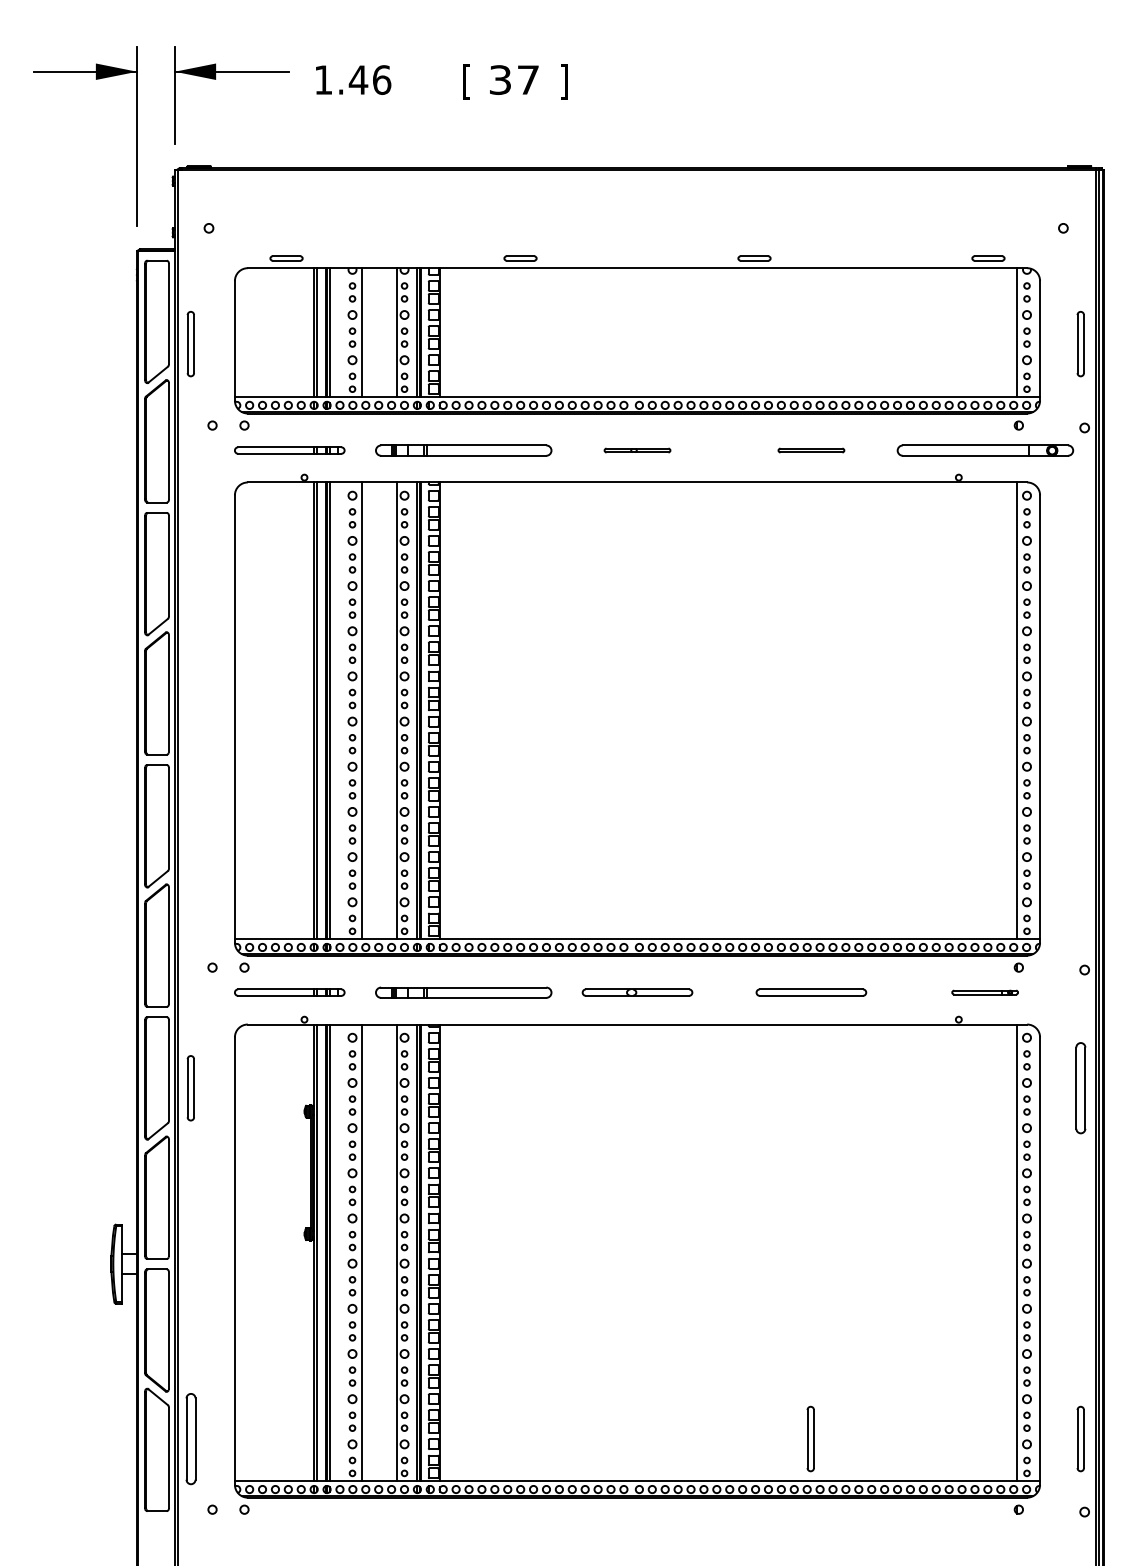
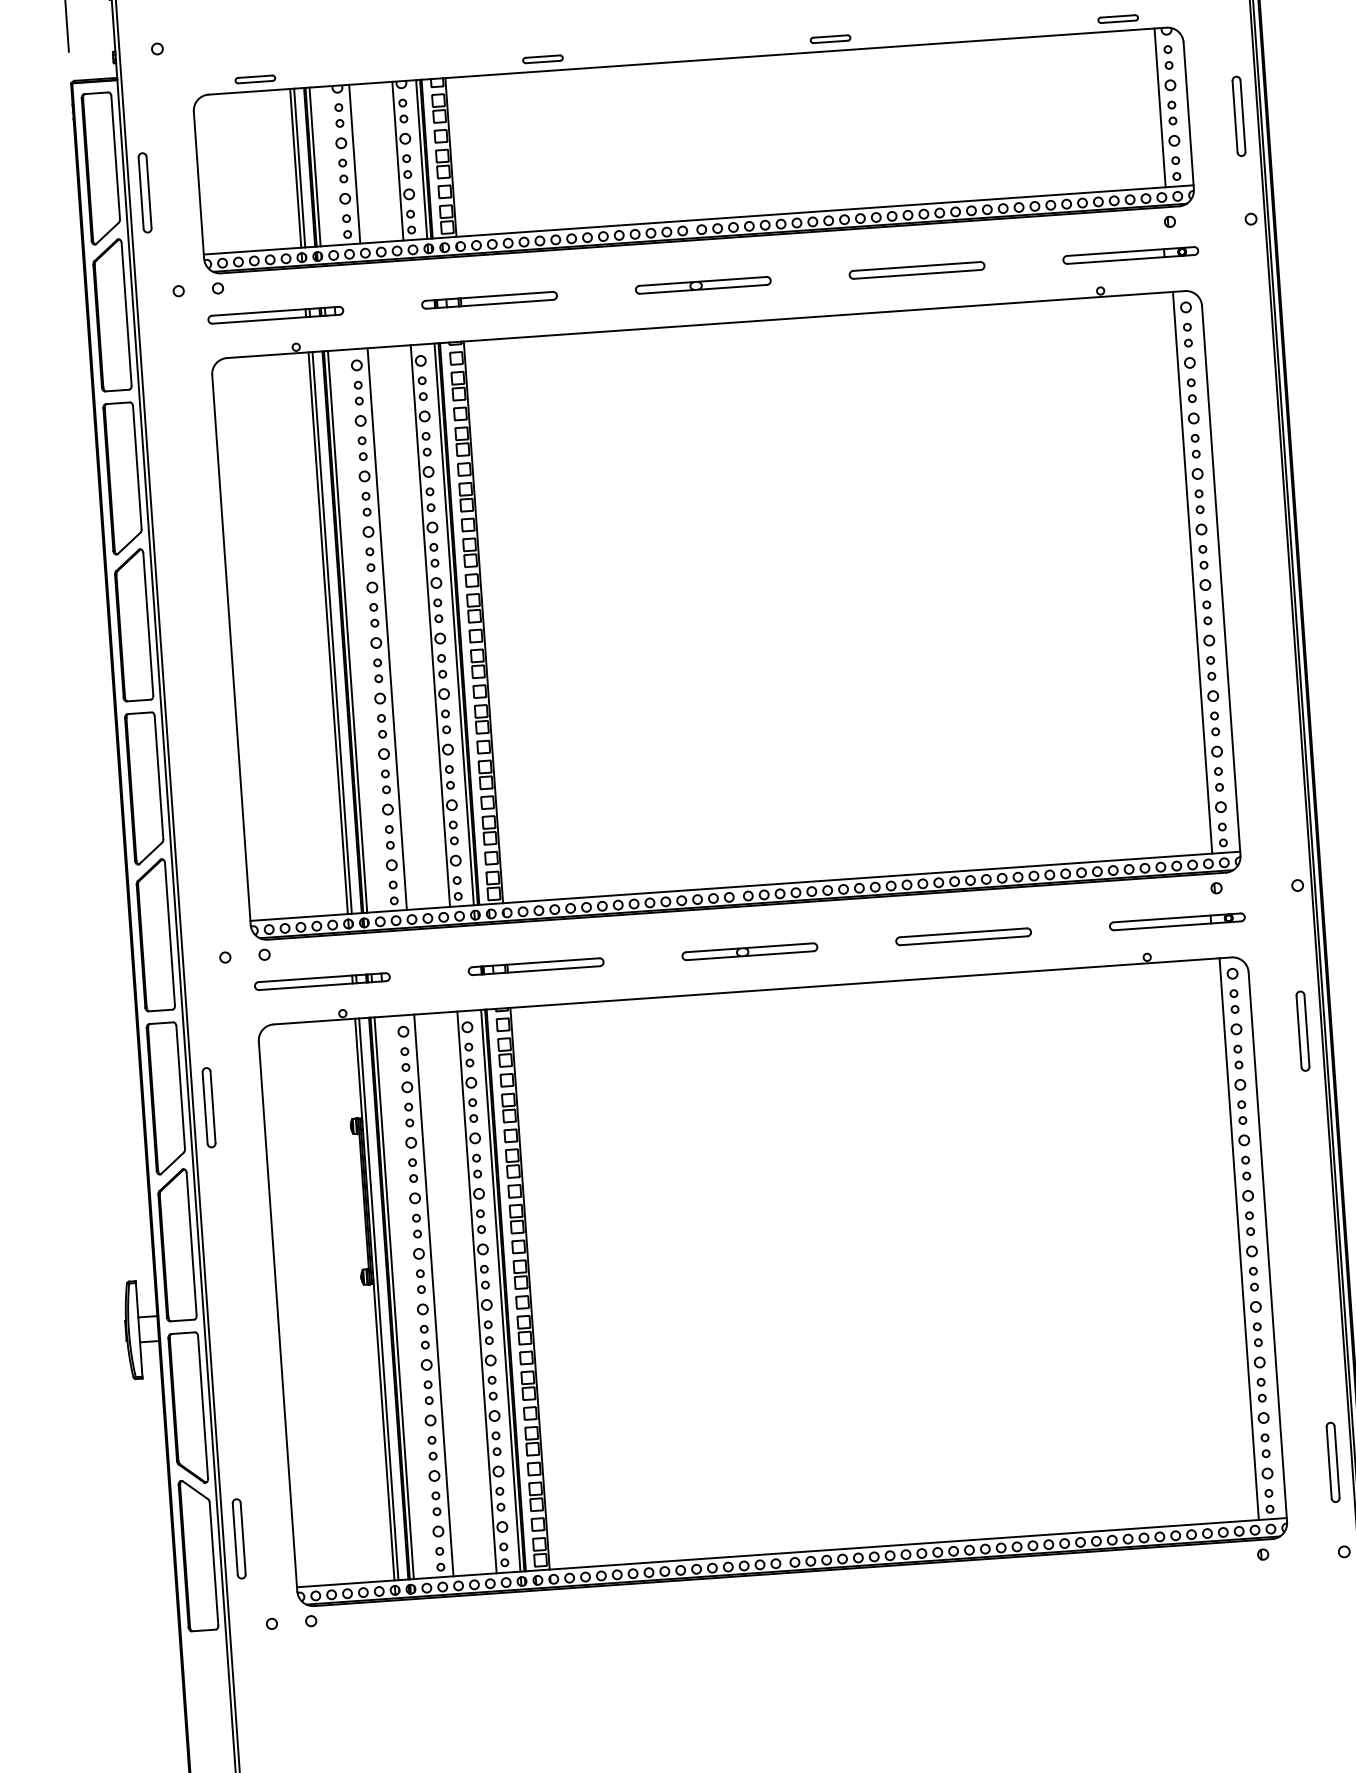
part: (463, 450) -> (489, 300), size x0.62
part: (637, 450) -> (703, 285), size x1.67
part: (811, 450) -> (917, 270), size x1.67
part: (984, 450) -> (1129, 255), size x0.62
part: (463, 992) -> (535, 966), size x0.62
part: (984, 992) -> (1176, 921), size x1.67
part: (1080, 1088) -> (1302, 1031), size x0.71
part: (190, 1438) -> (238, 1538), size x0.71
part: (810, 1438) -> (1000, 1484), removed

